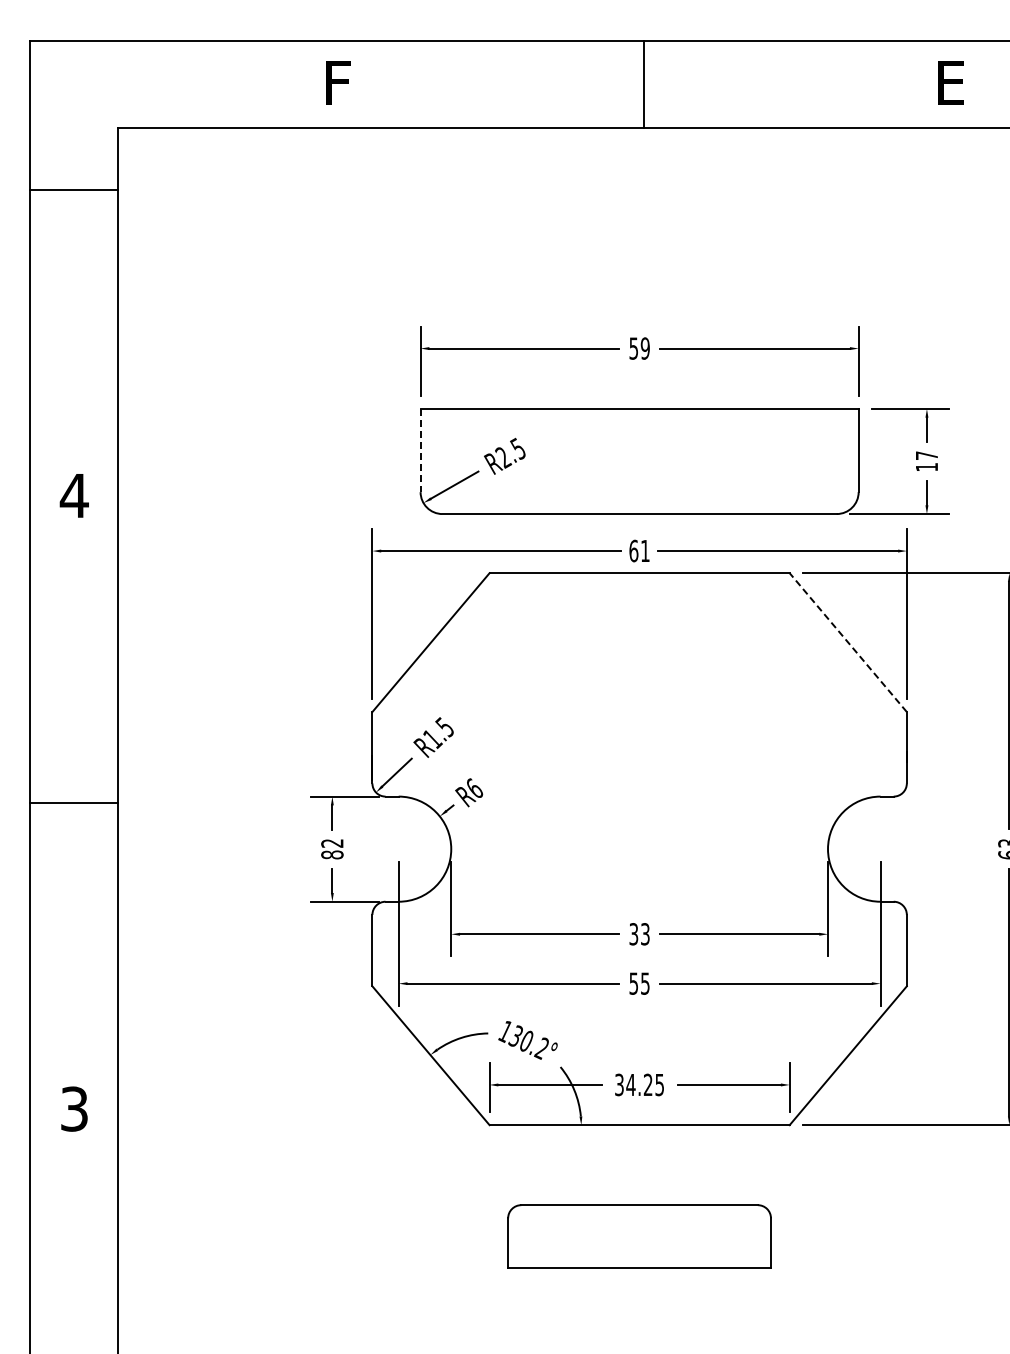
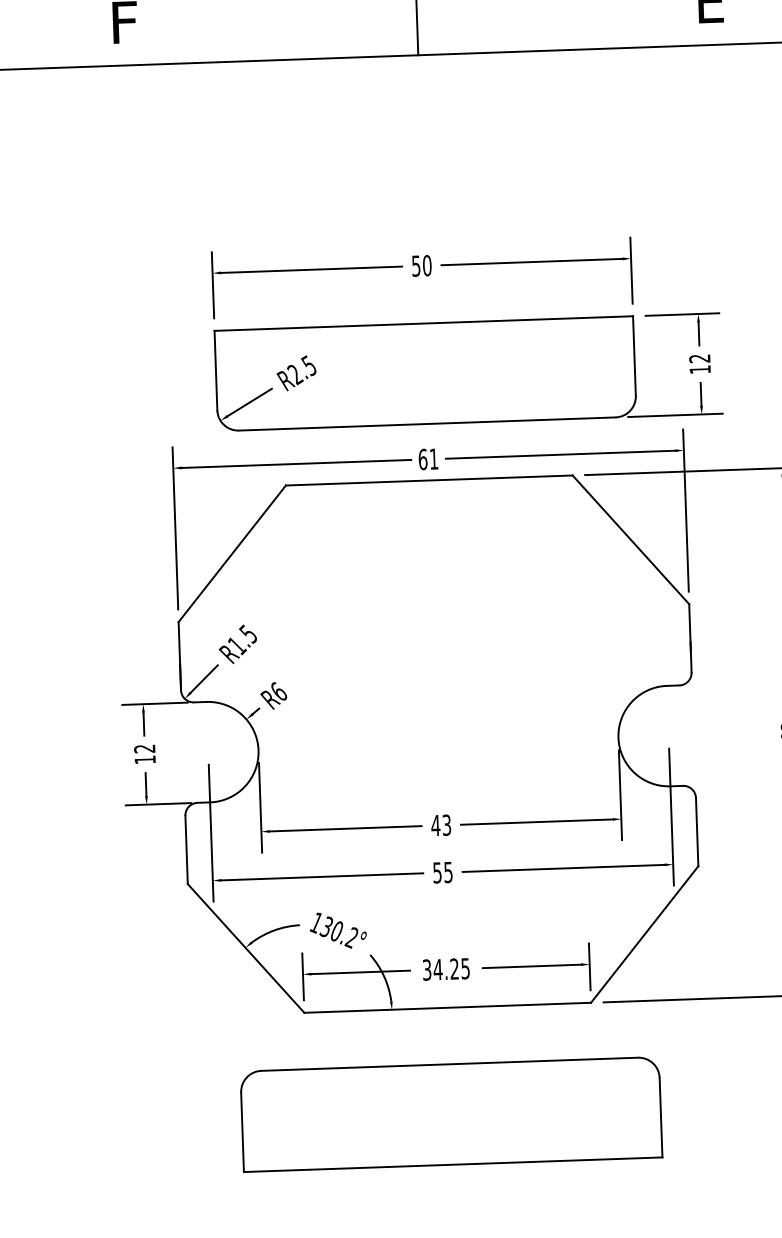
text: (644, 348) -> (426, 265), 59 -> 50
line: (420, 450) -> (215, 370), dashed -> solid
text: (926, 455) -> (699, 358), 17 -> 12
line: (848, 642) -> (631, 539), dashed -> solid
text: (332, 854) -> (145, 759), 82 -> 12
text: (633, 934) -> (435, 825), 33 -> 43
part: (639, 1236) -> (451, 1114), size x1.67

